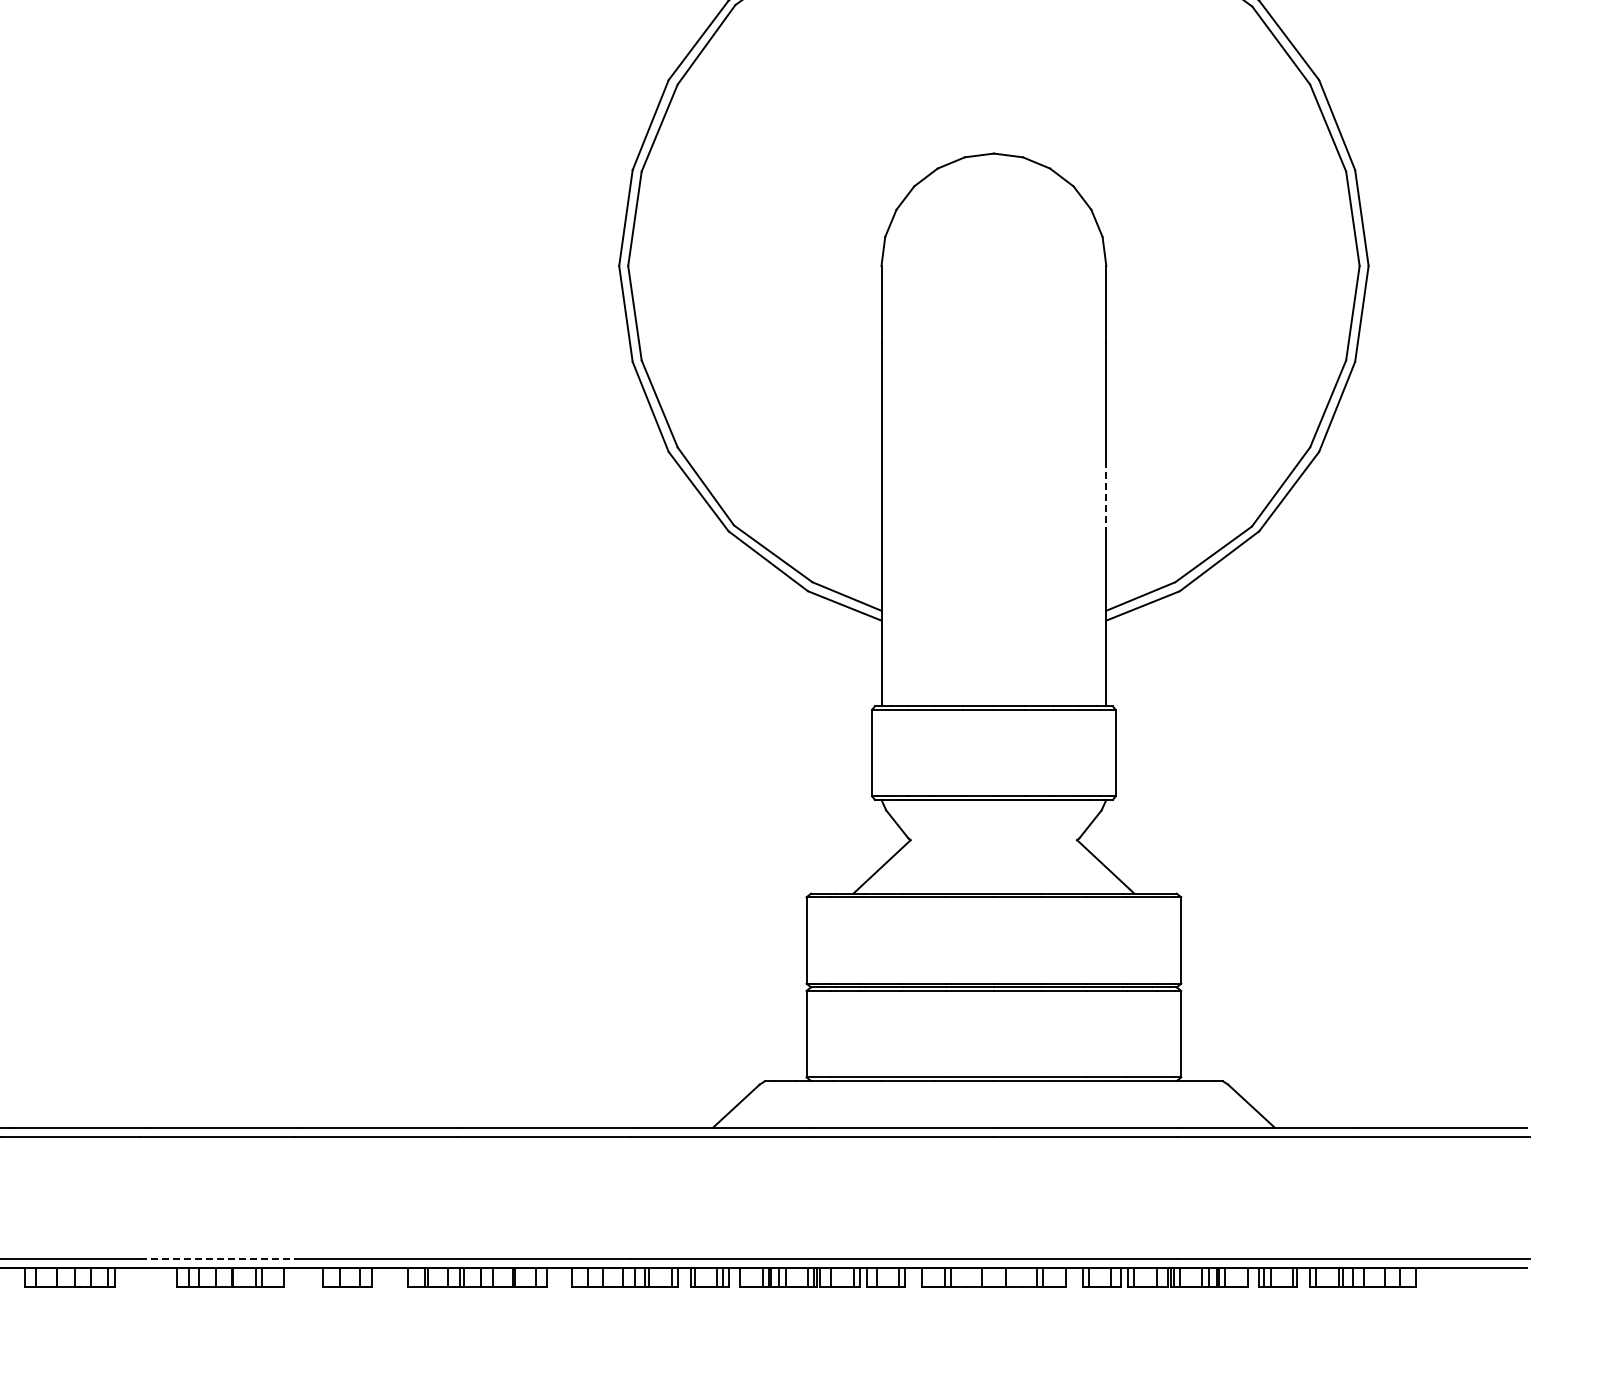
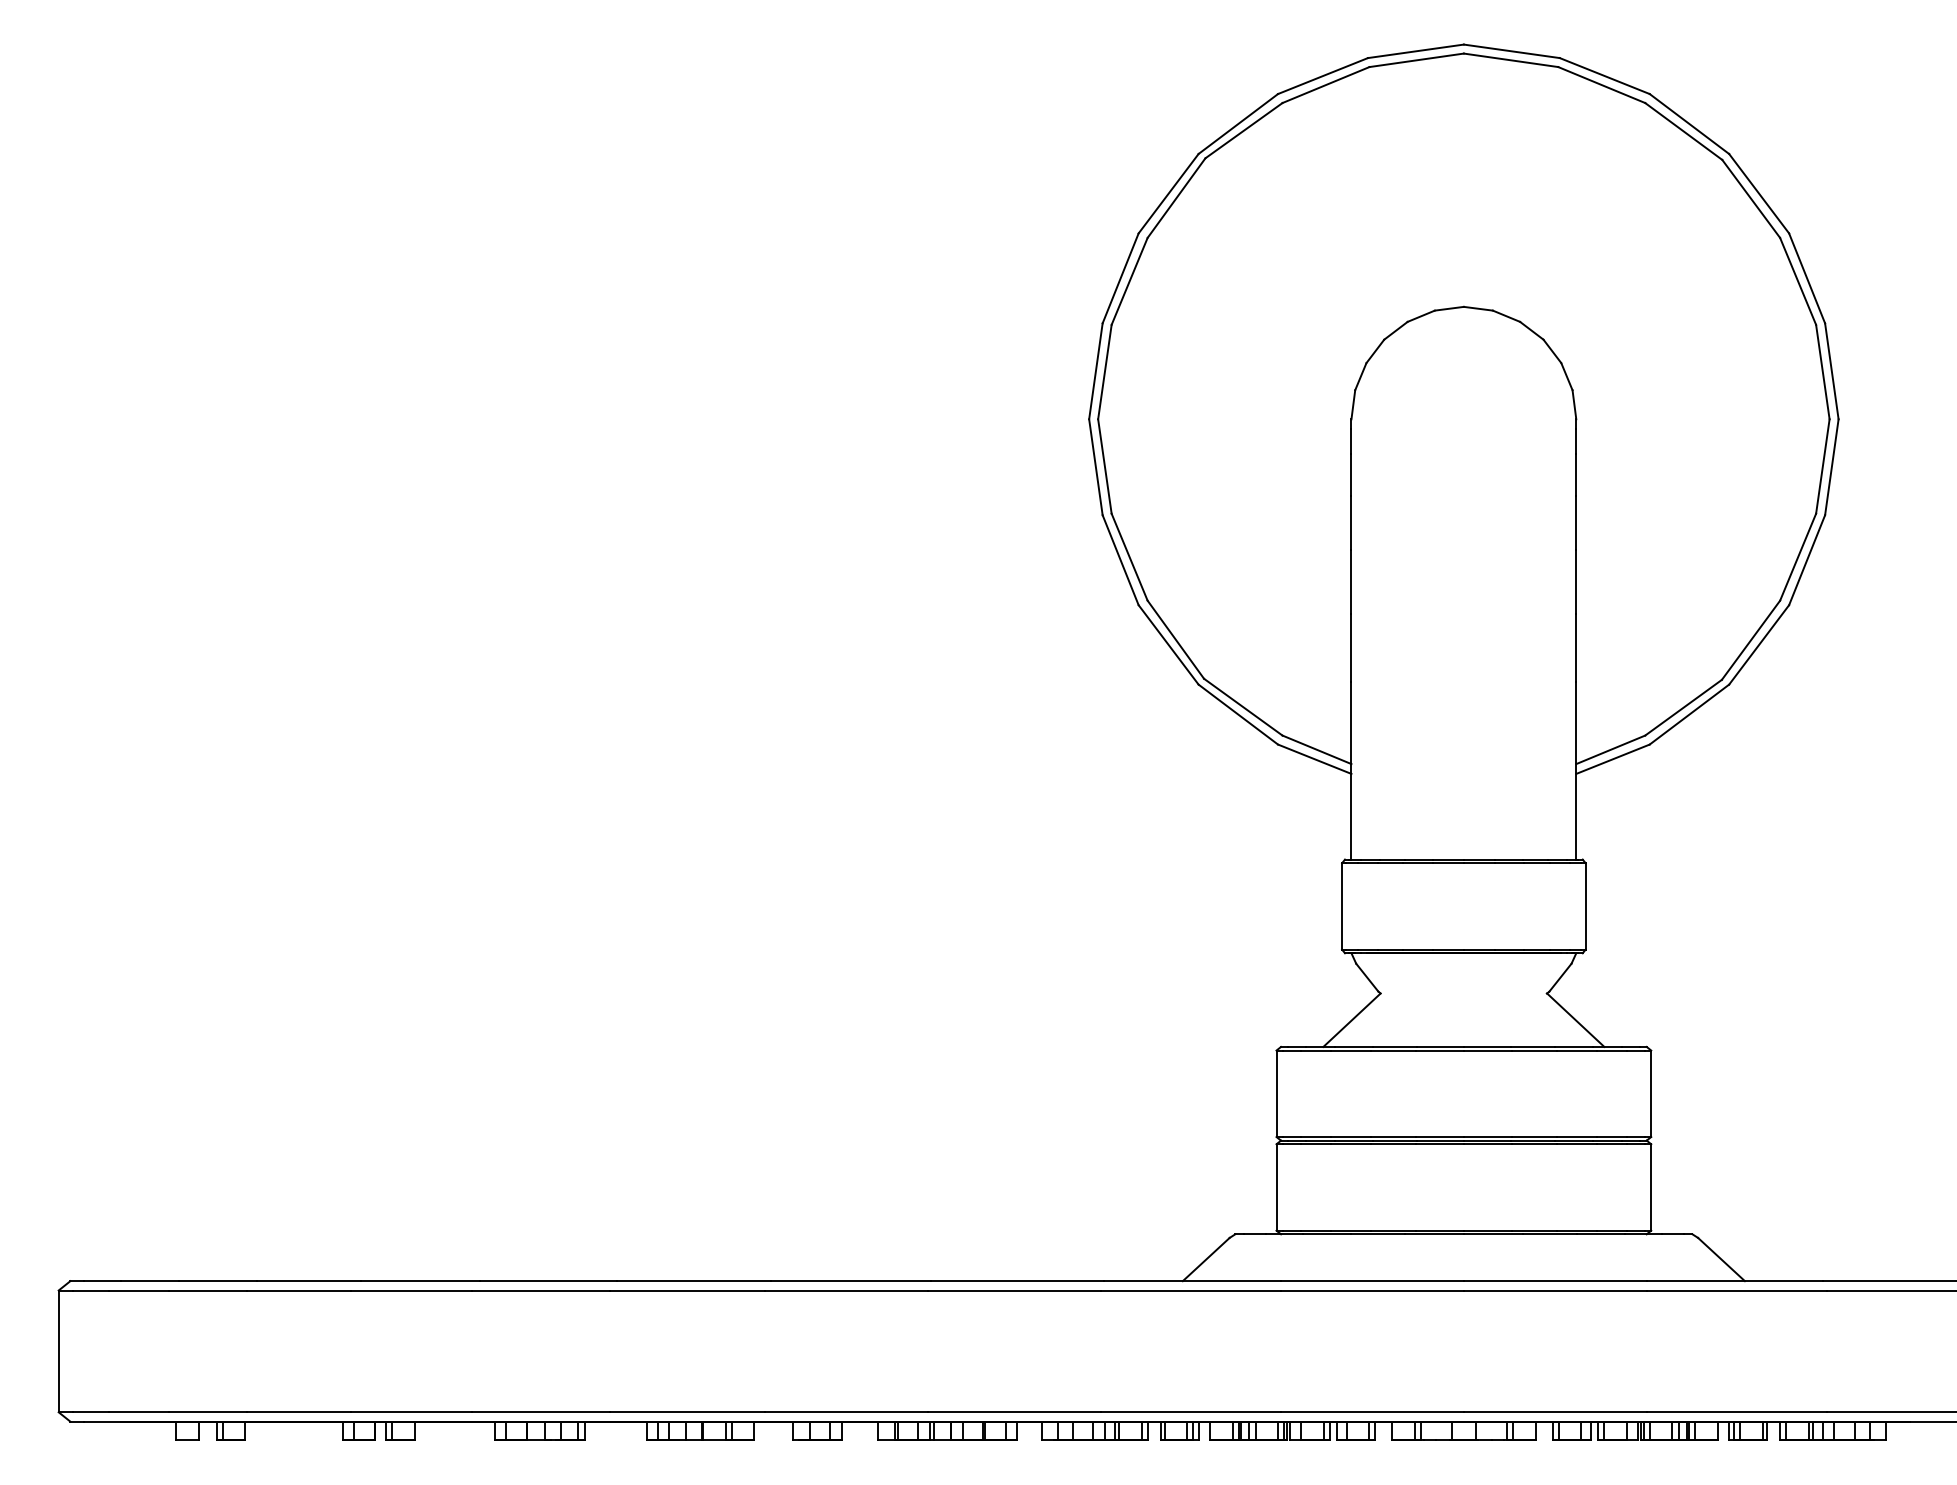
line: (1106, 494) -> (1576, 647), dashed -> solid
line: (218, 1259) -> (688, 1412), dashed -> solid

